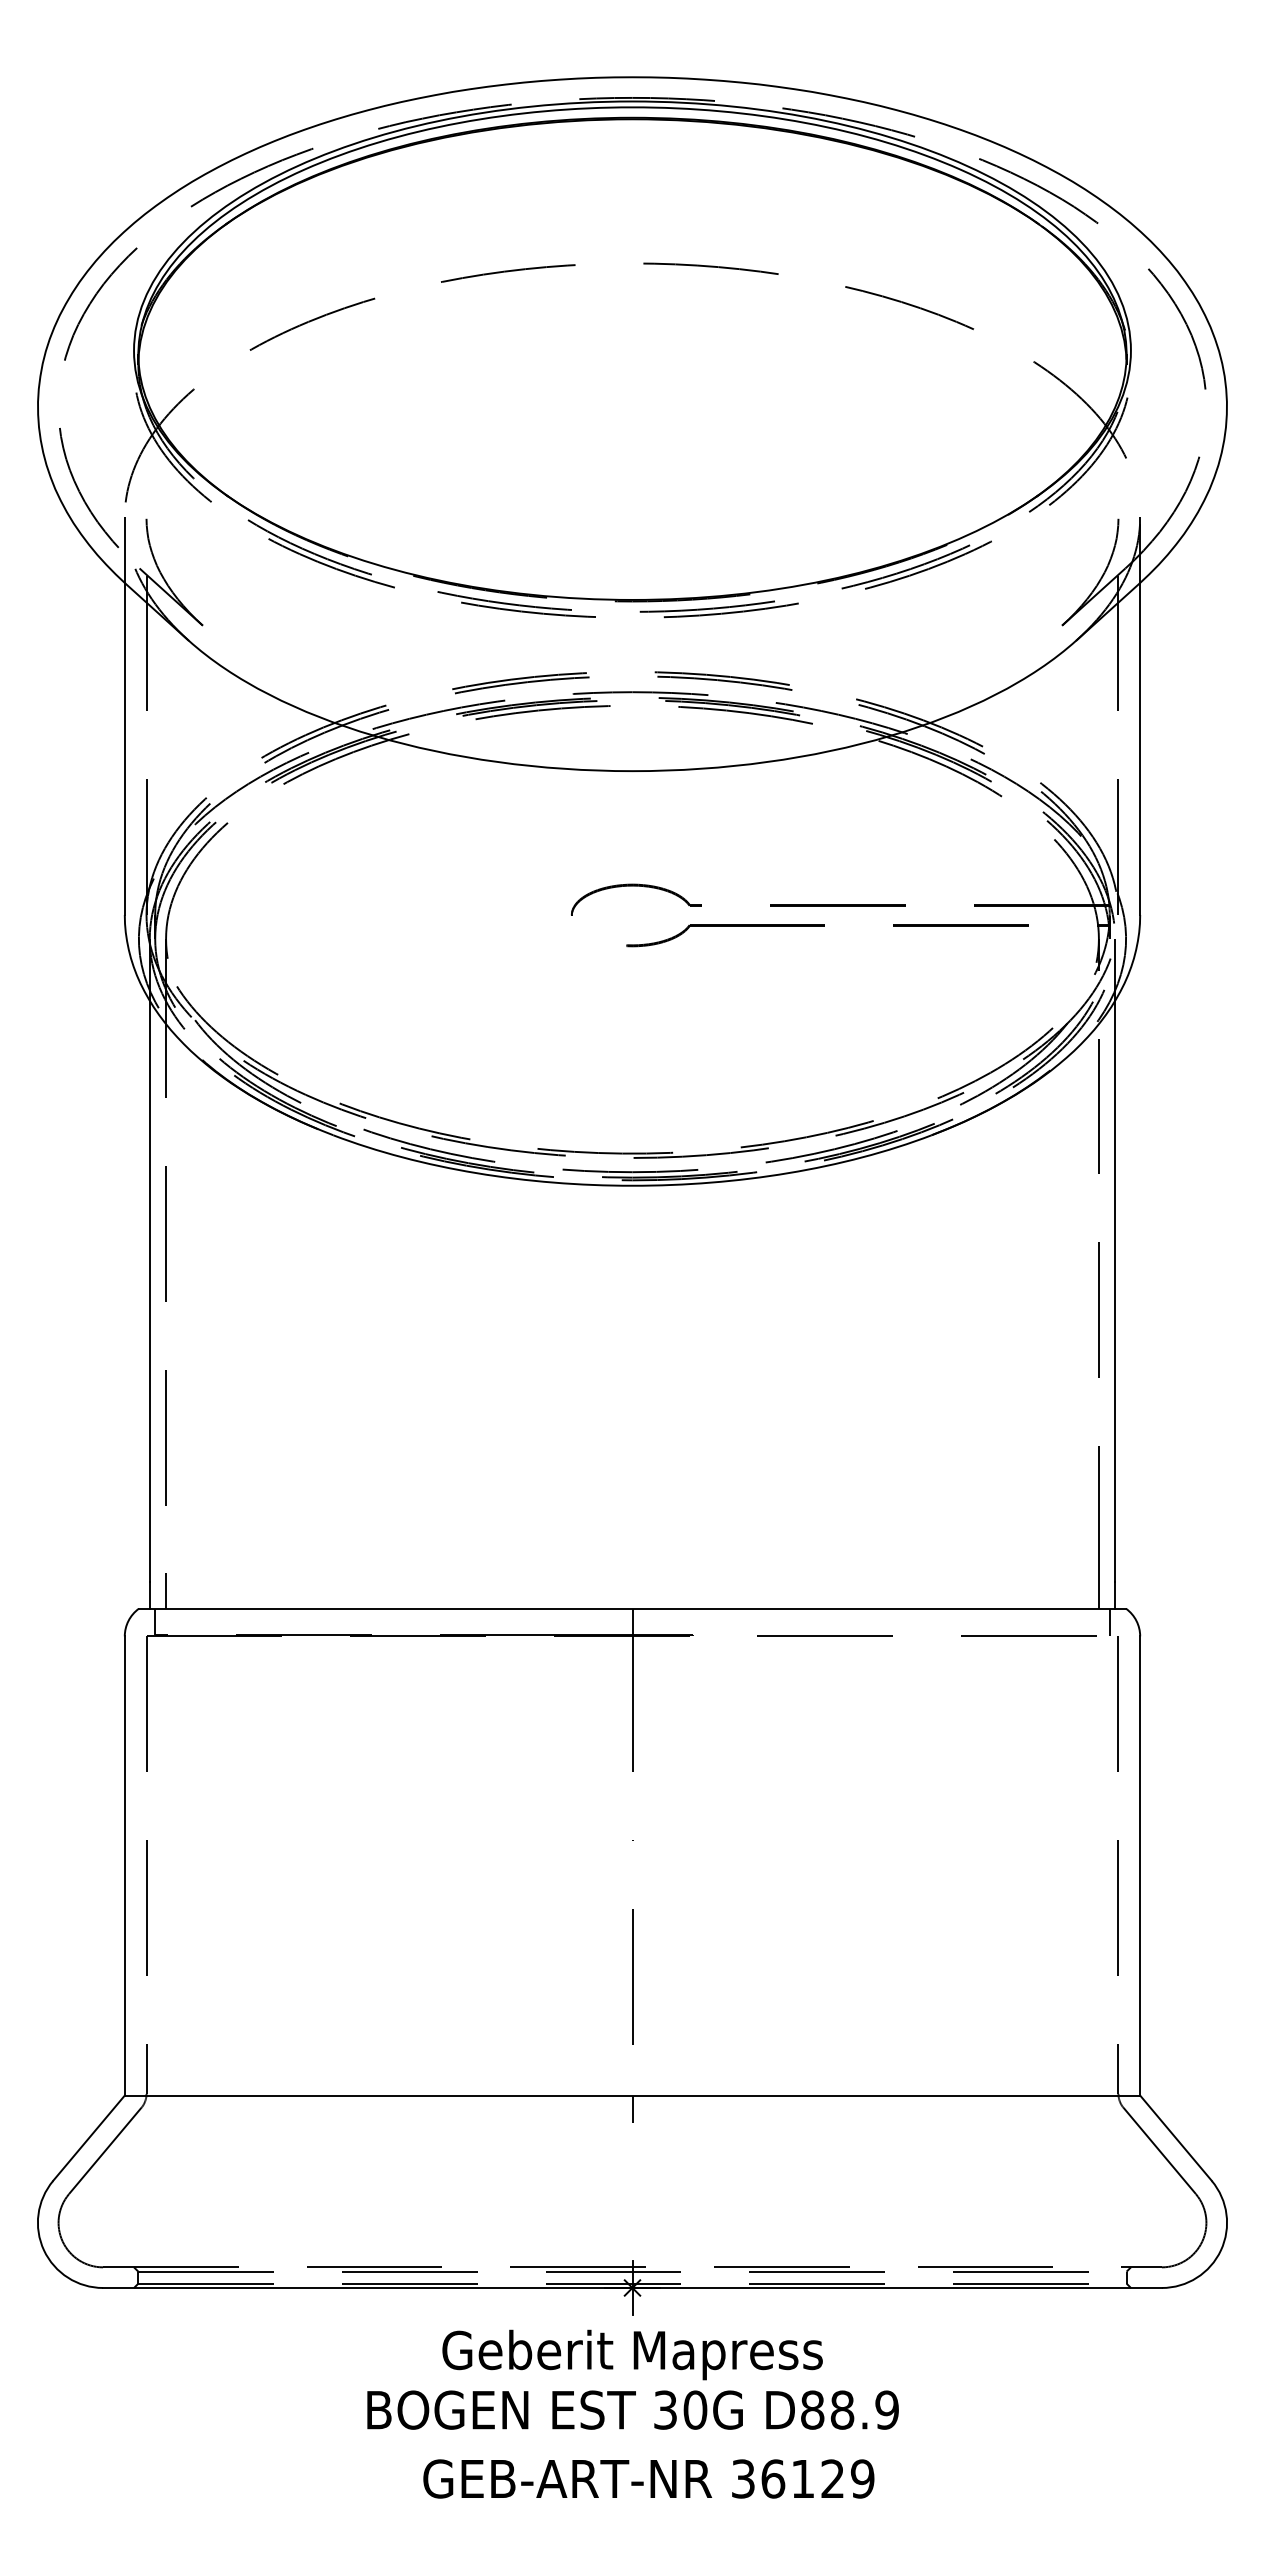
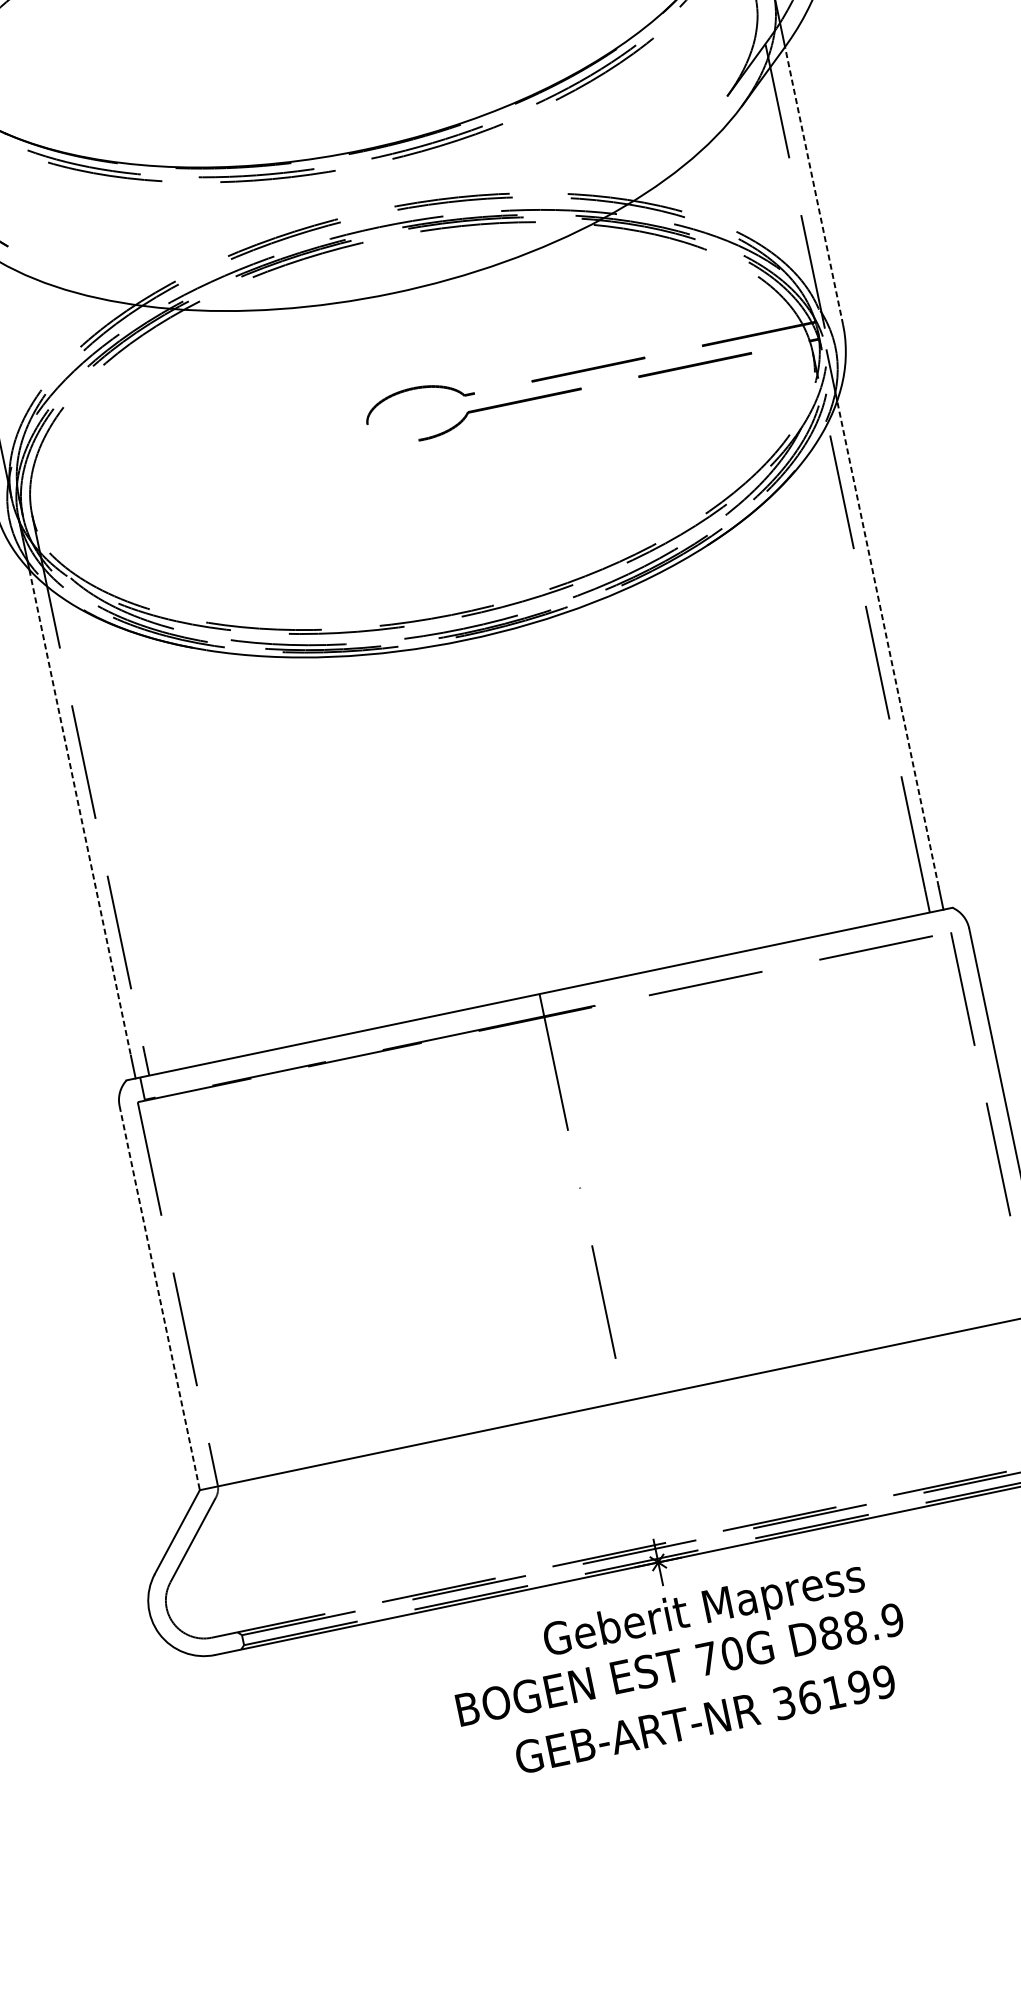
line: (1140, 748) -> (814, 185), solid -> dashed
line: (1115, 1290) -> (888, 643), solid -> dashed
line: (149, 1291) -> (79, 813), solid -> dashed
line: (1109, 1622) -> (941, 922), removed
line: (124, 1865) -> (159, 1297), solid -> dashed
line: (632, 2108) -> (626, 1412), removed
text: (632, 2354) -> (704, 1610), moved
text: (665, 2409) -> (707, 1658), 30G -> 70G
text: (832, 2478) -> (858, 1686), 36129 -> 36199

